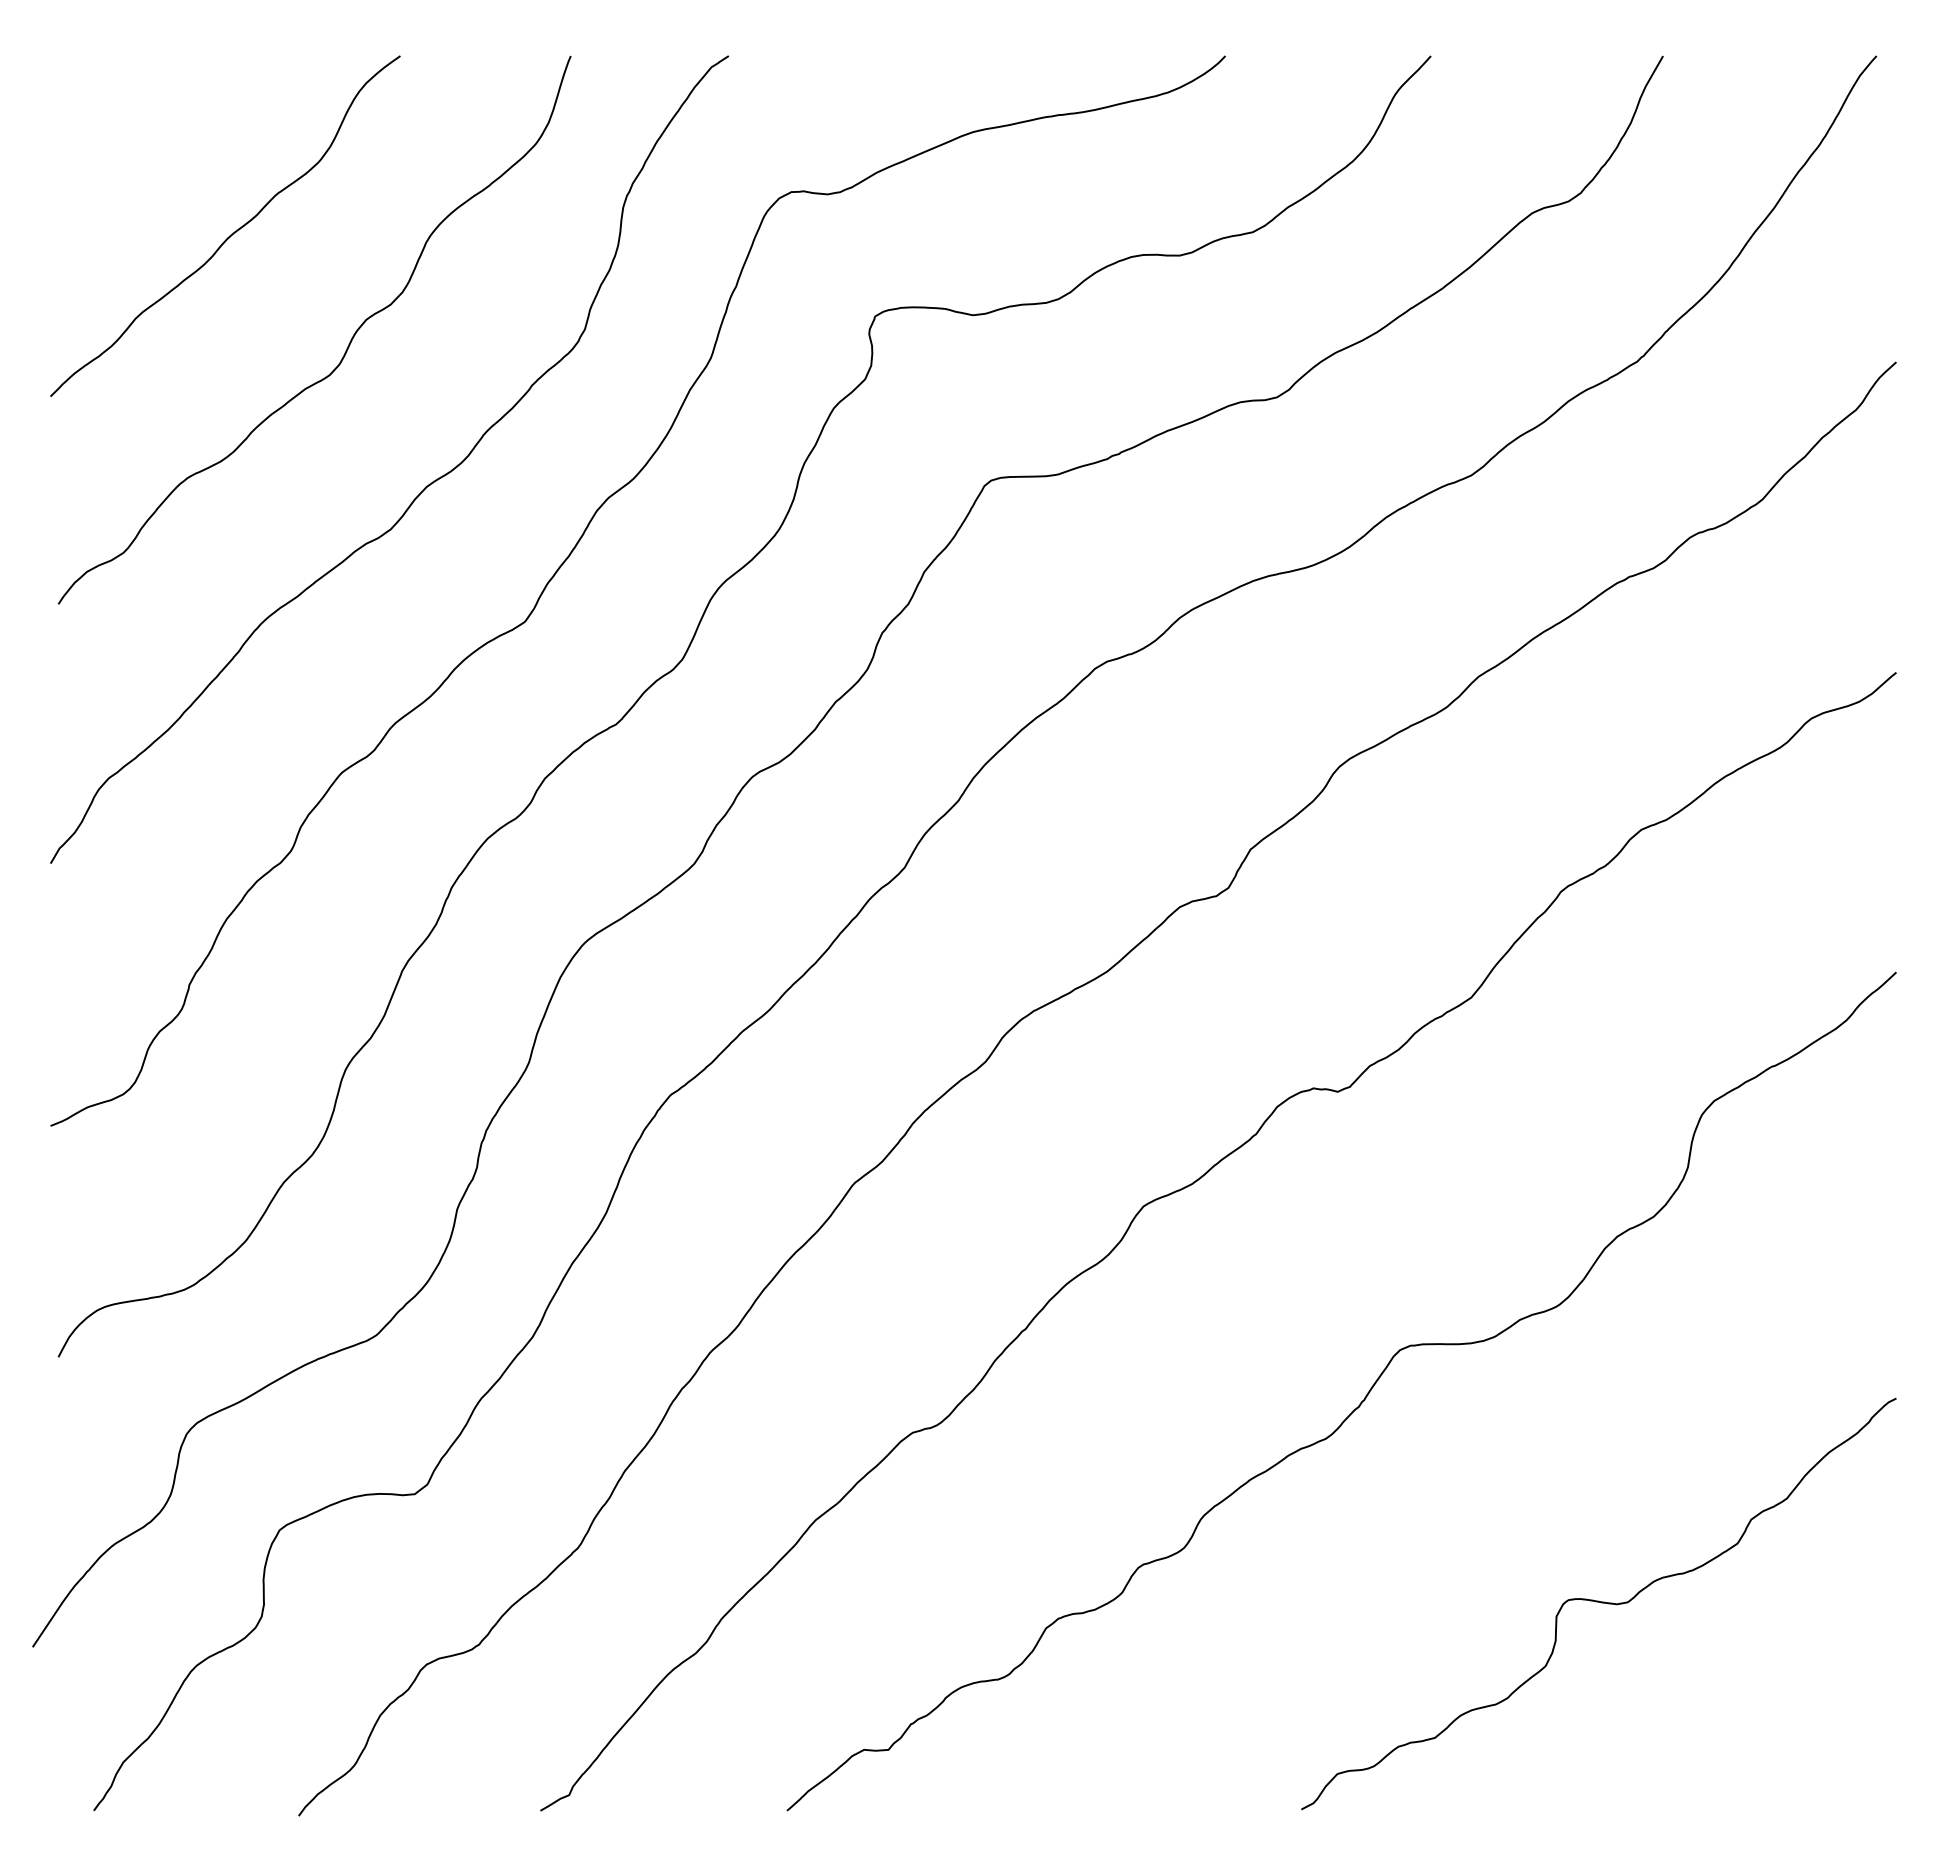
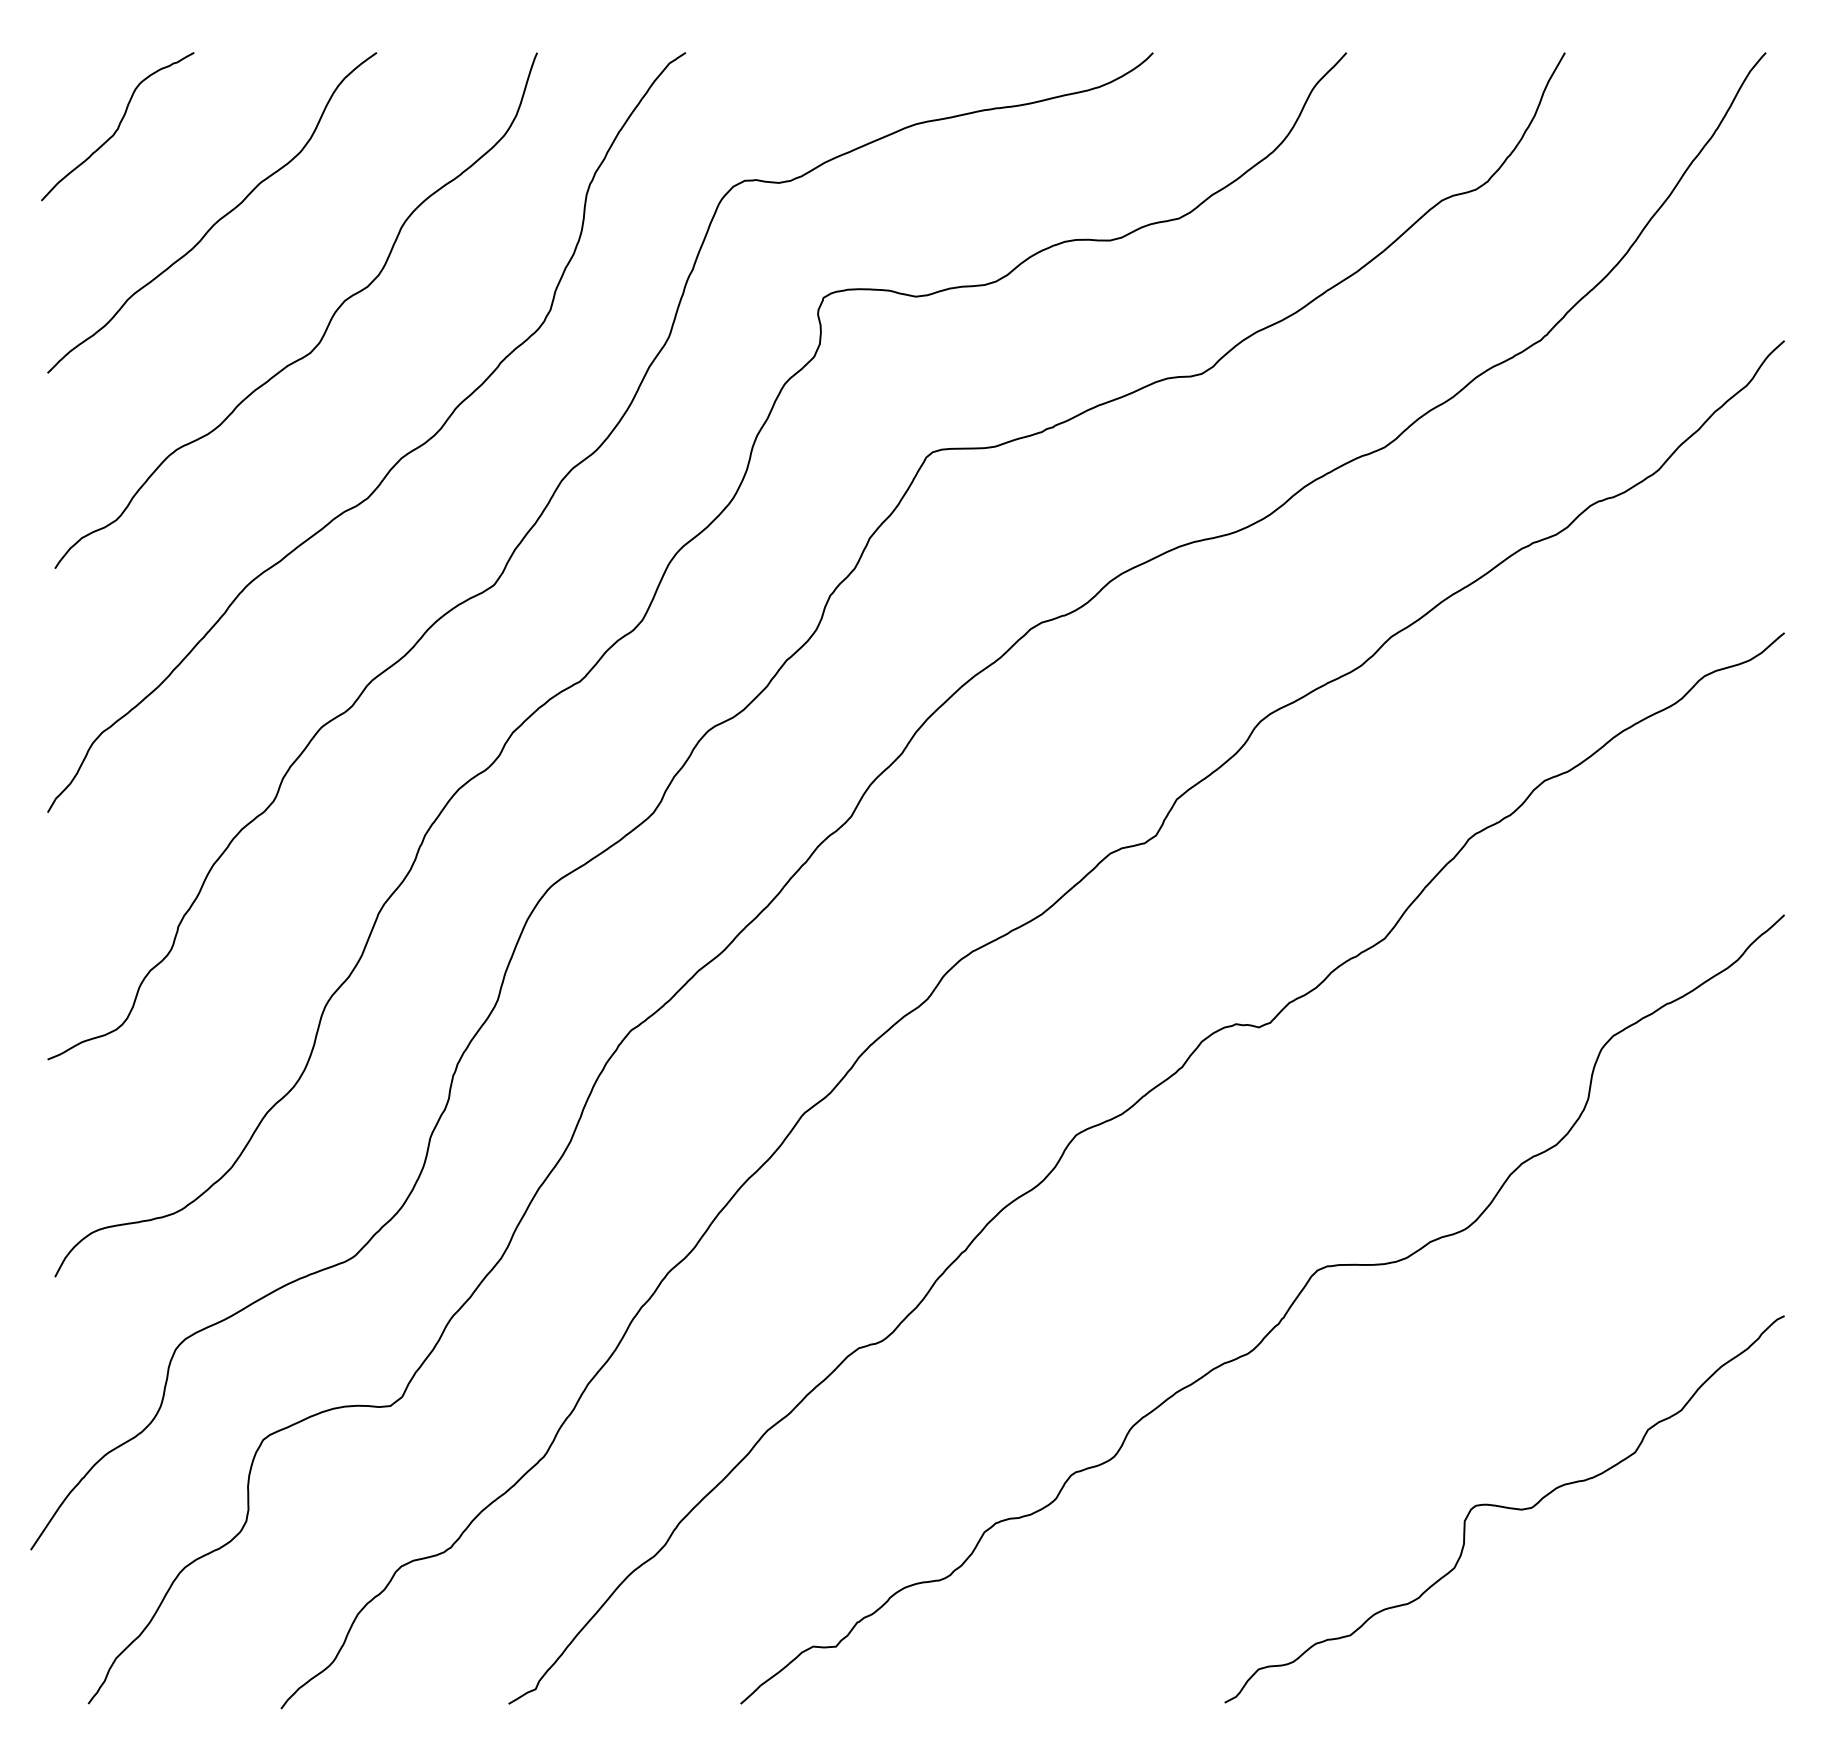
curve: (125, 134) -> (118, 126), added

